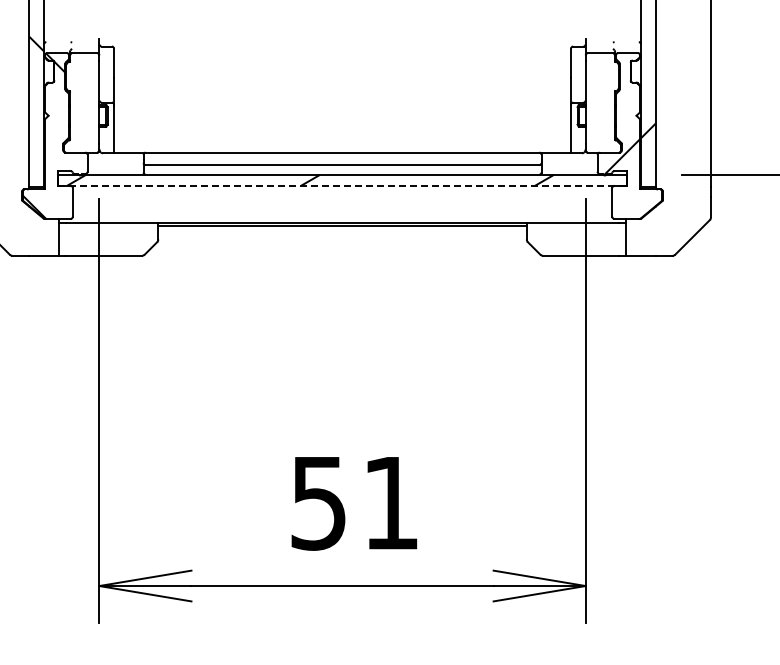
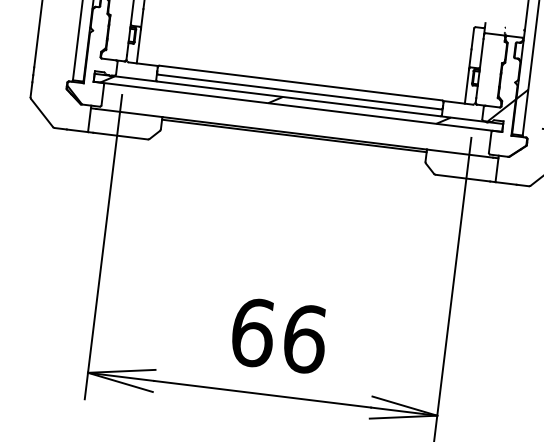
line: (343, 185) -> (298, 106), dashed -> solid
text: (355, 502) -> (279, 335), 51 -> 66

